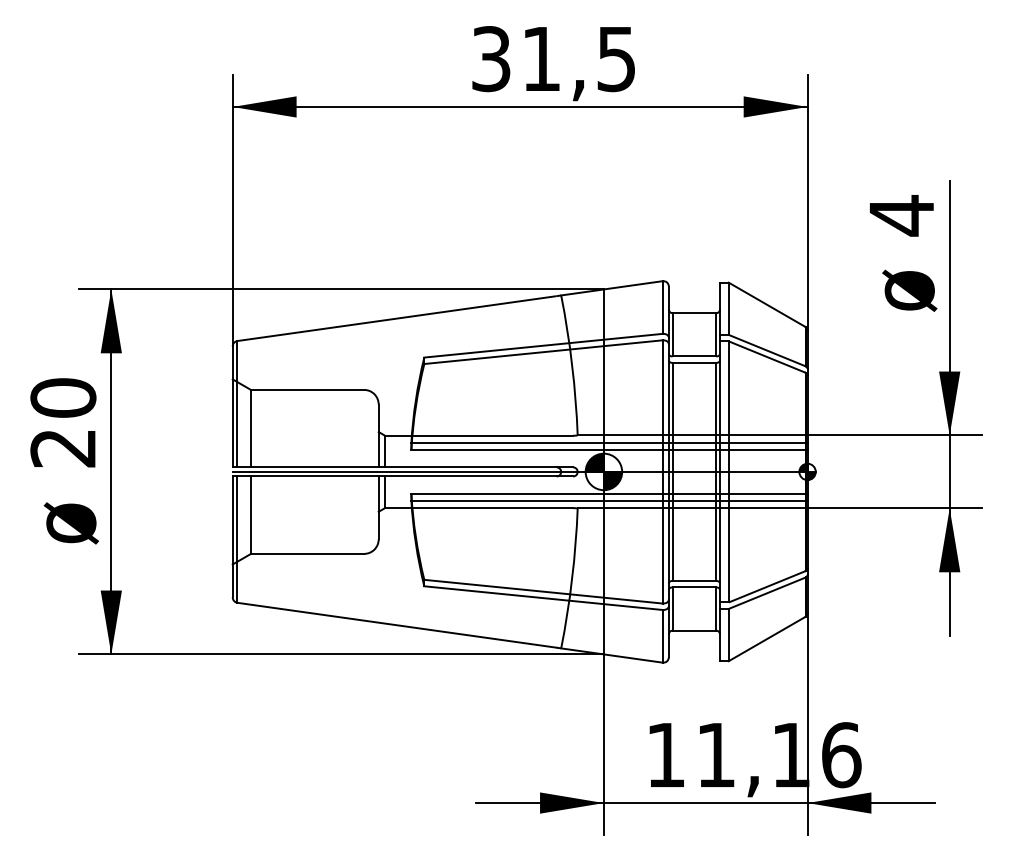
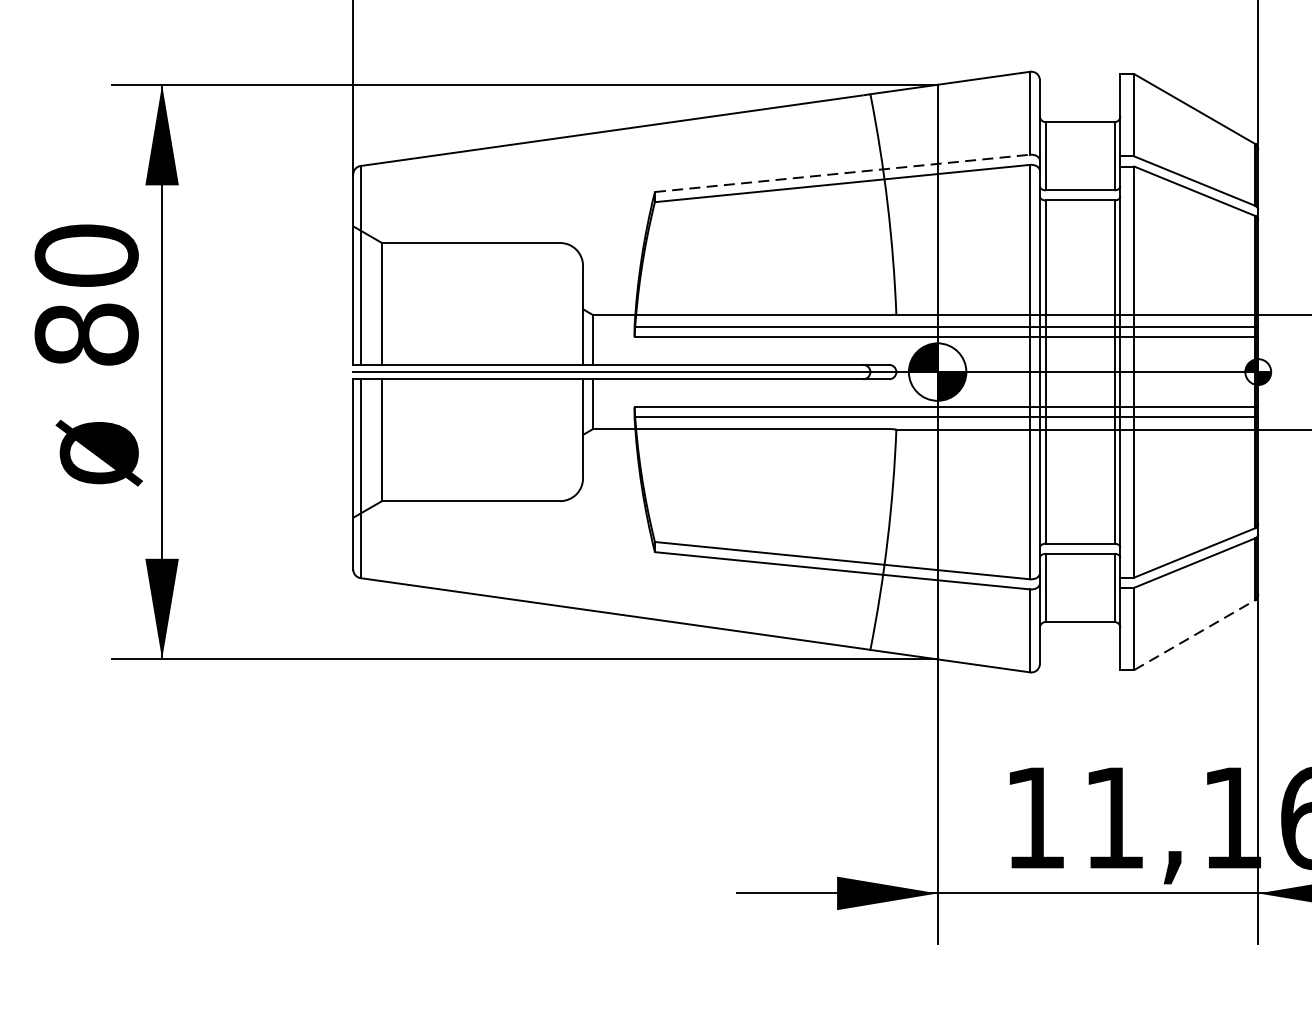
line: (543, 345) -> (842, 173), solid -> dashed
text: (63, 447) -> (86, 333), 20 -> 80
line: (767, 638) -> (1195, 634), solid -> dashed

